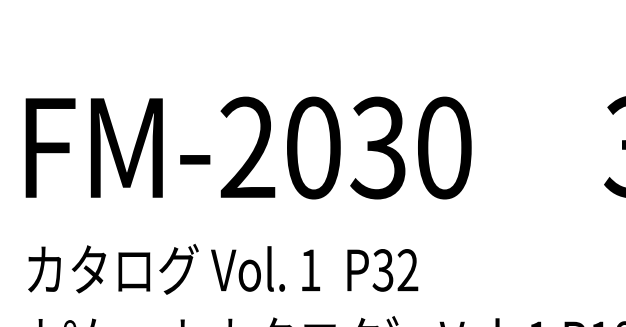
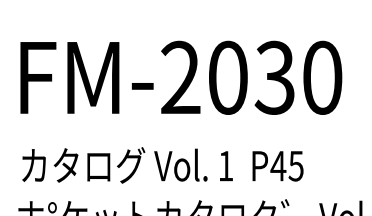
text: (395, 270) -> (287, 166), P32 -> P45

